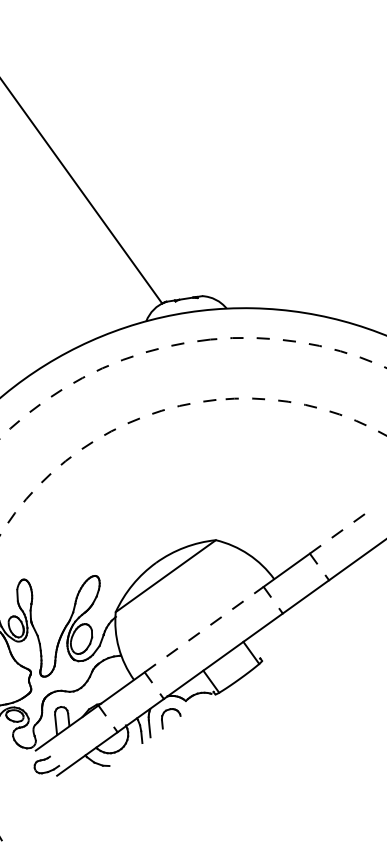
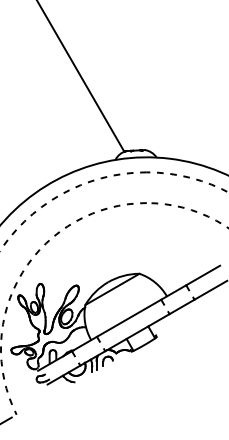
line: (341, 531) -> (203, 275), dashed -> solid
line: (204, 629) -> (129, 318), dashed -> solid

